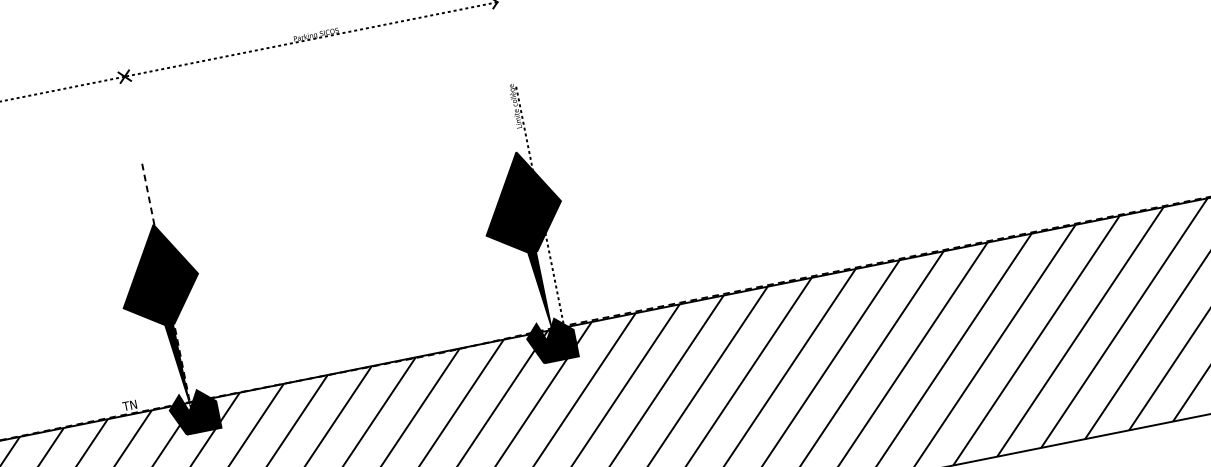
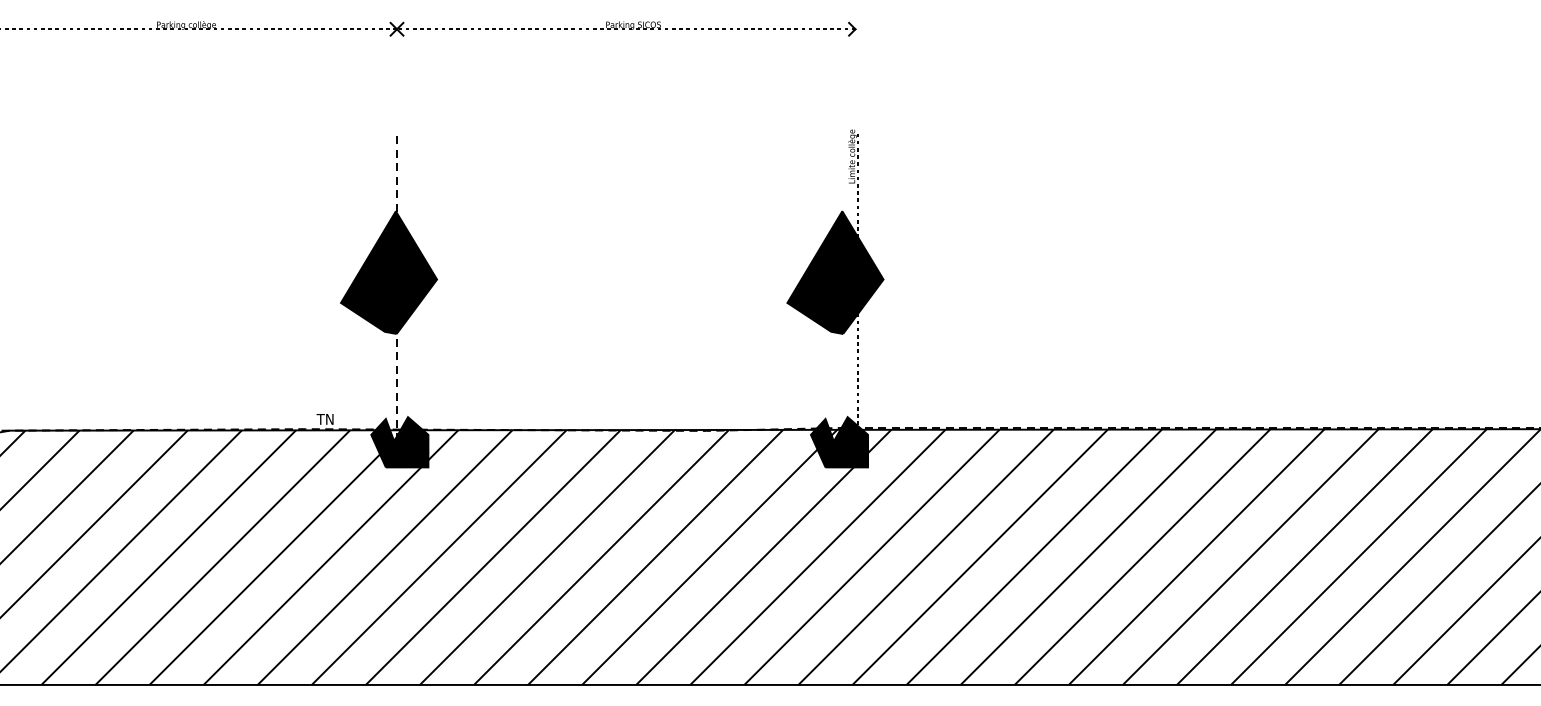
fill: (540, 295) -> (837, 386), removed
fill: (177, 368) -> (390, 386), removed

